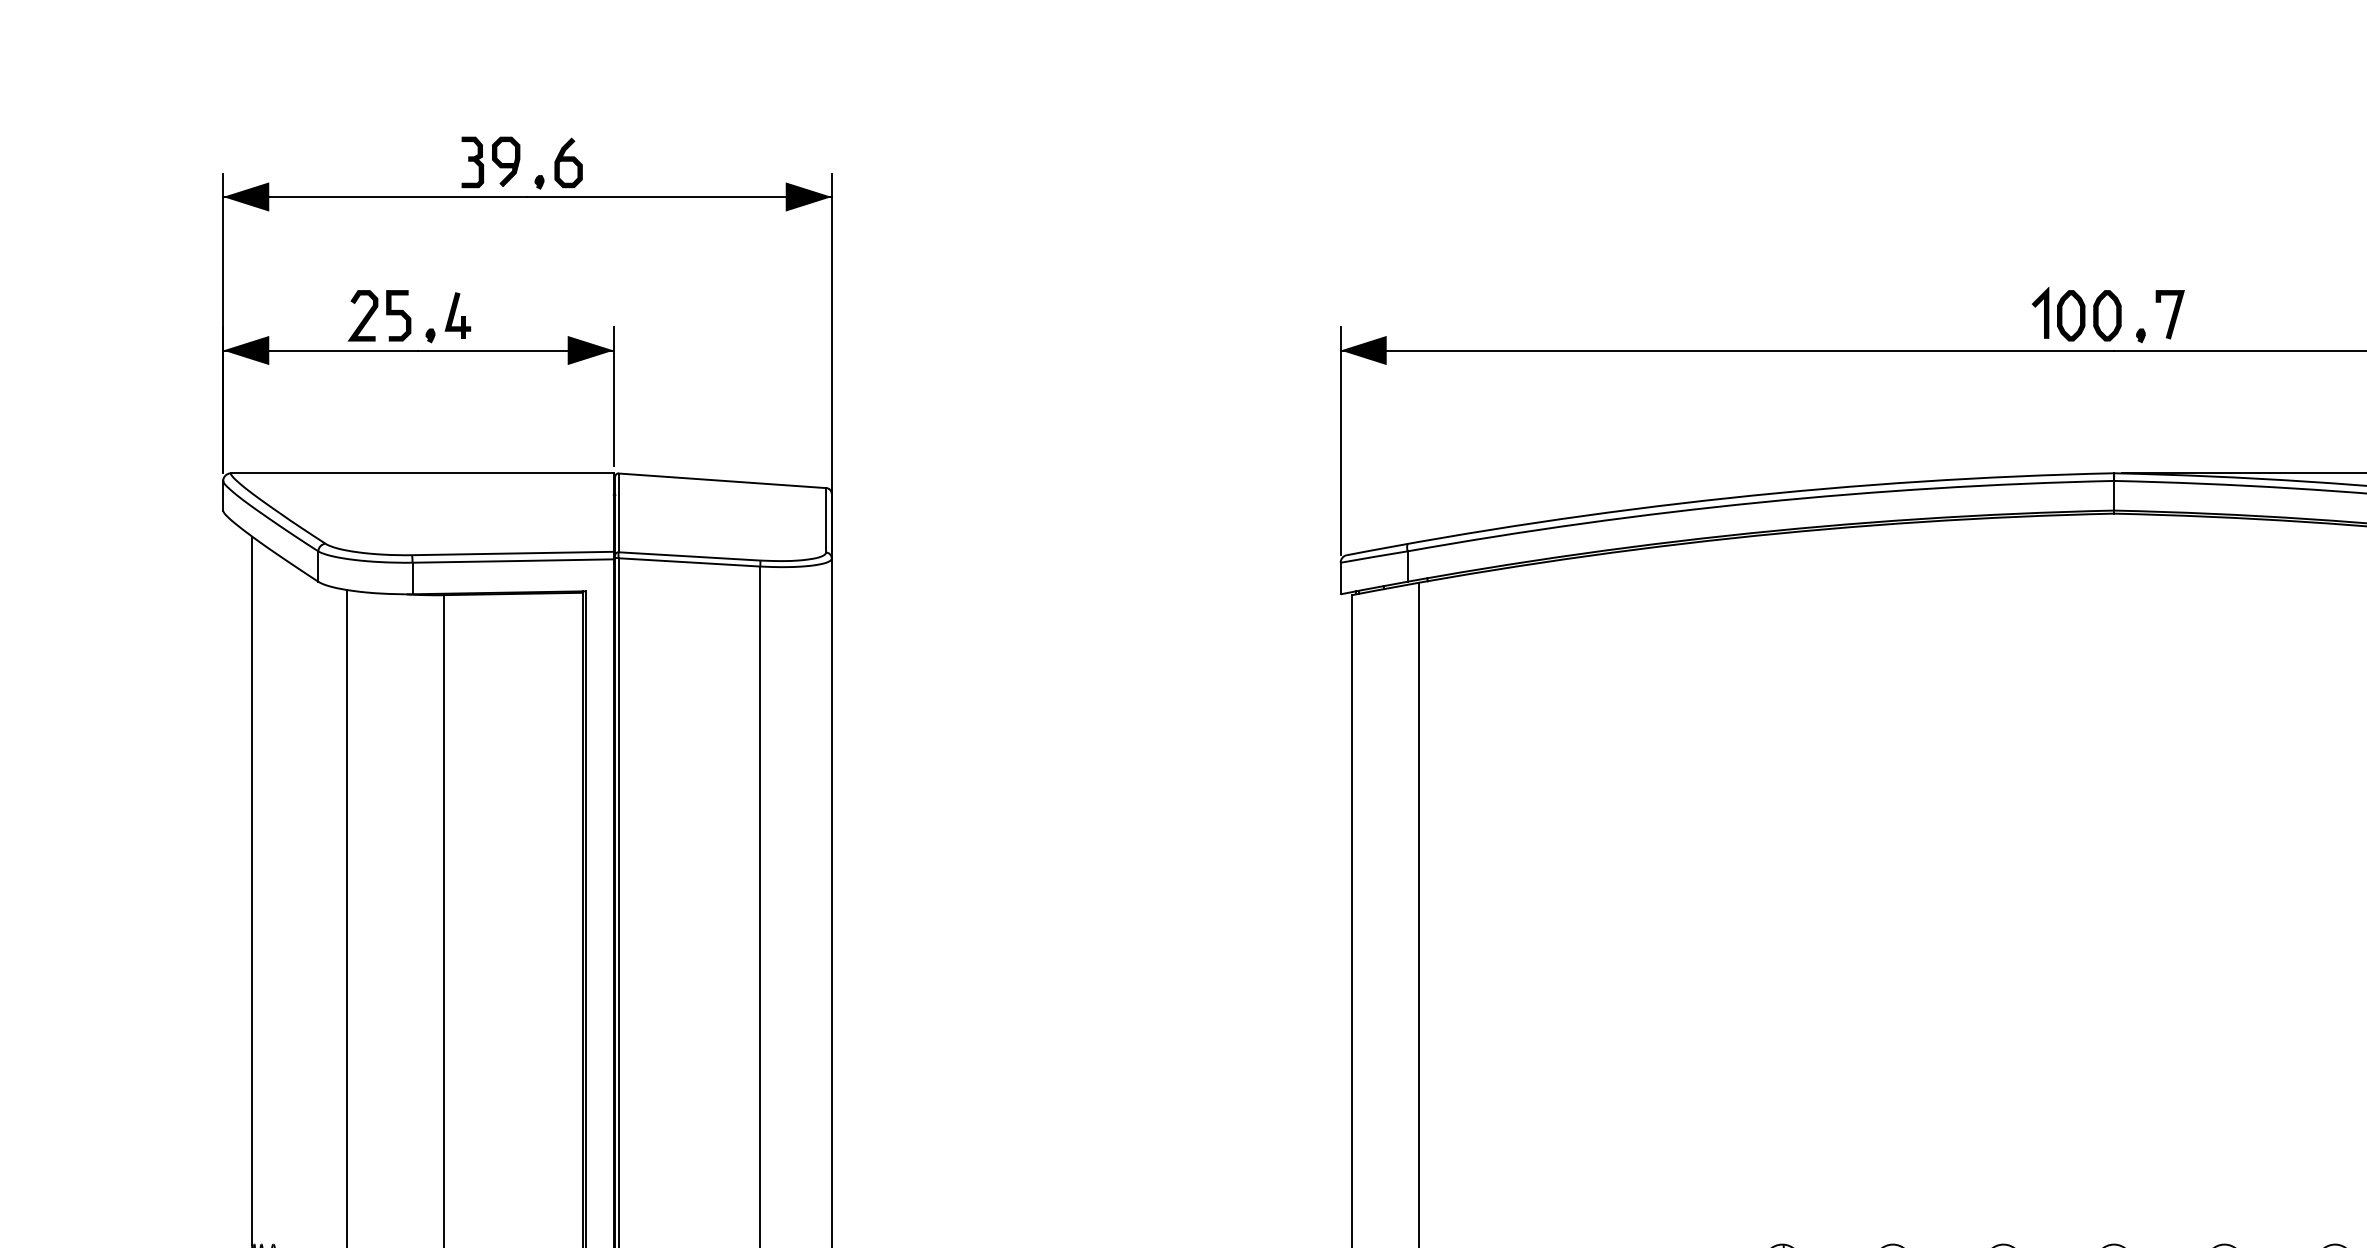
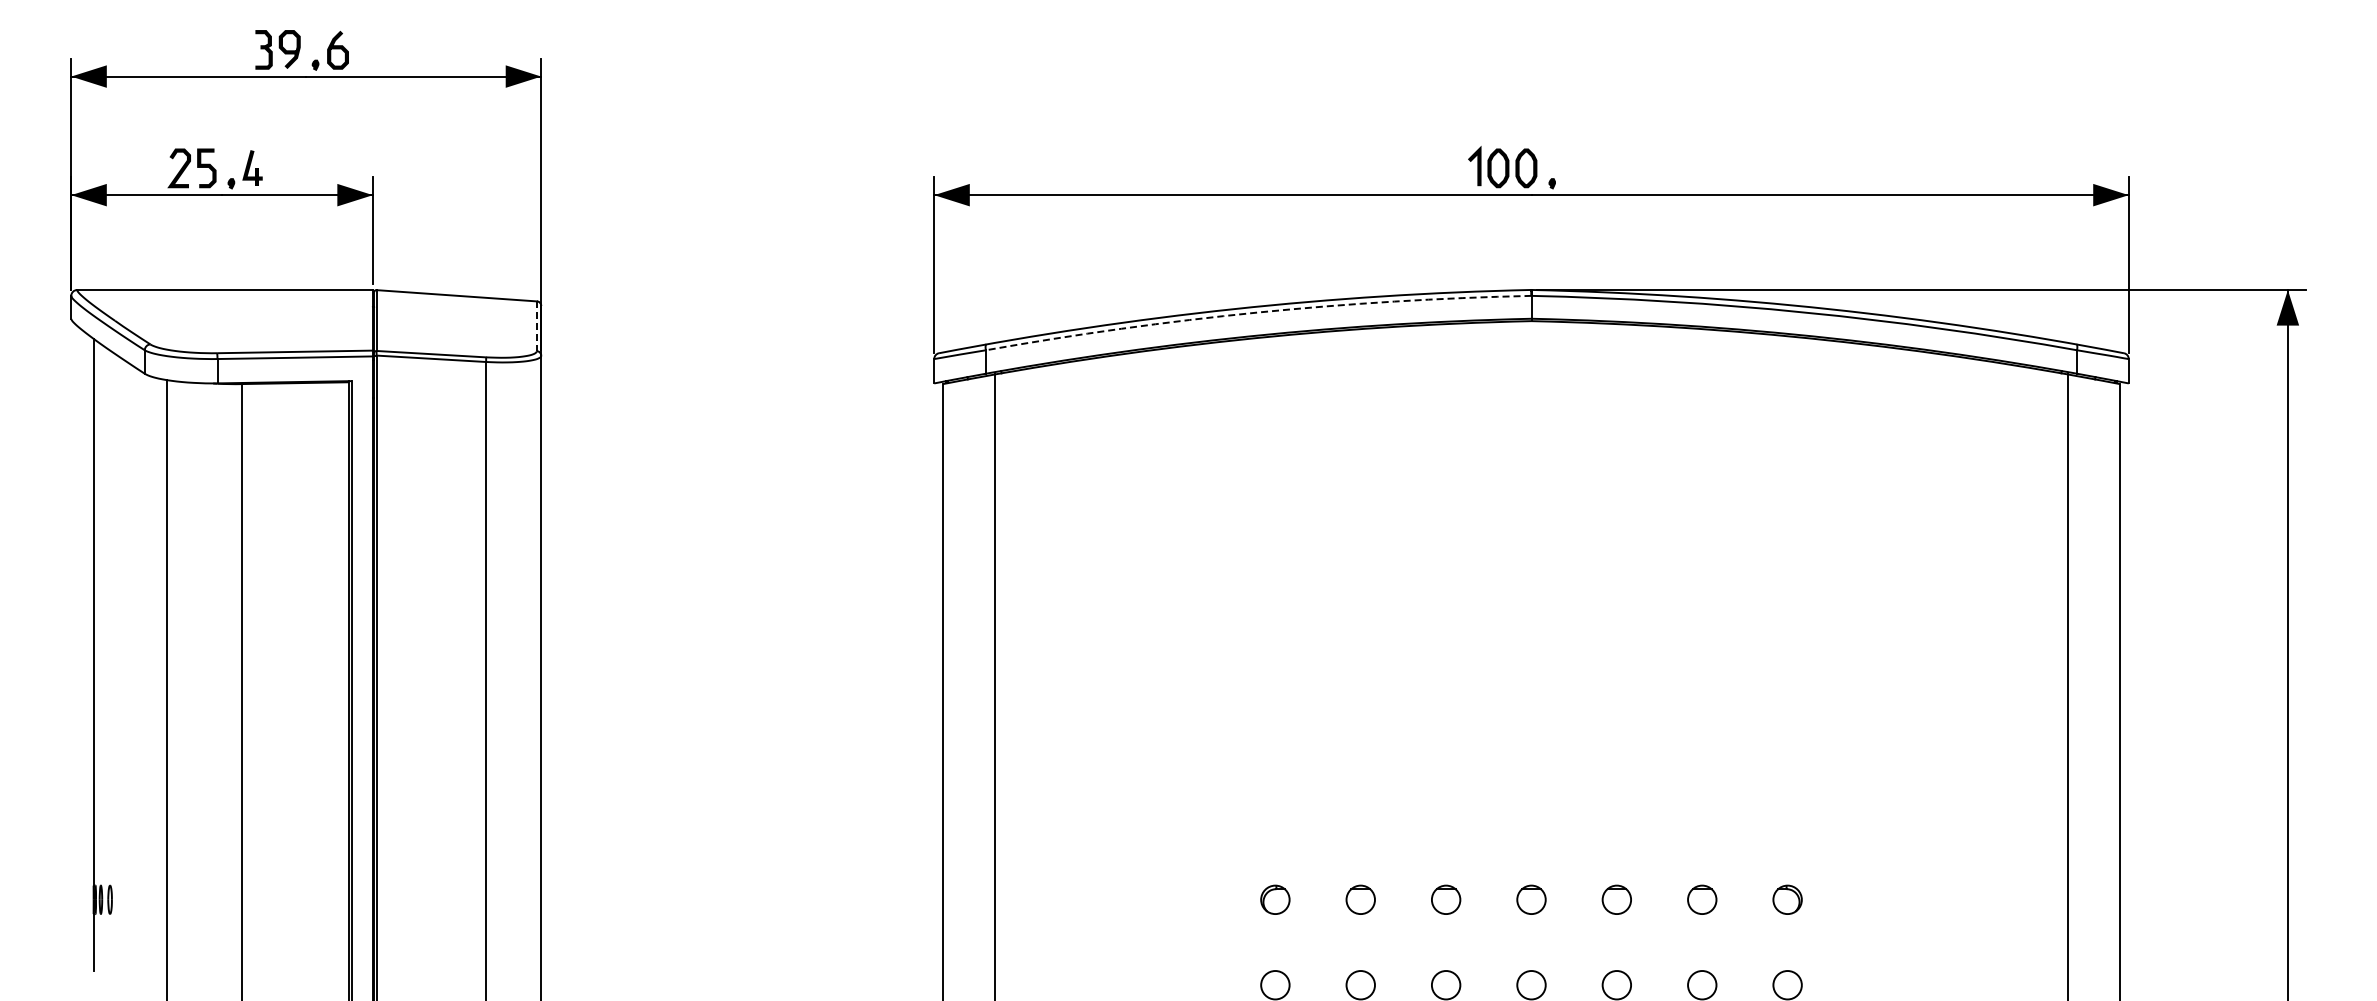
line: (2172, 314) -> (1576, 167), removed
arc: (1759, 502) -> (1257, 312), solid -> dashed
line: (825, 520) -> (536, 326), solid -> dashed

